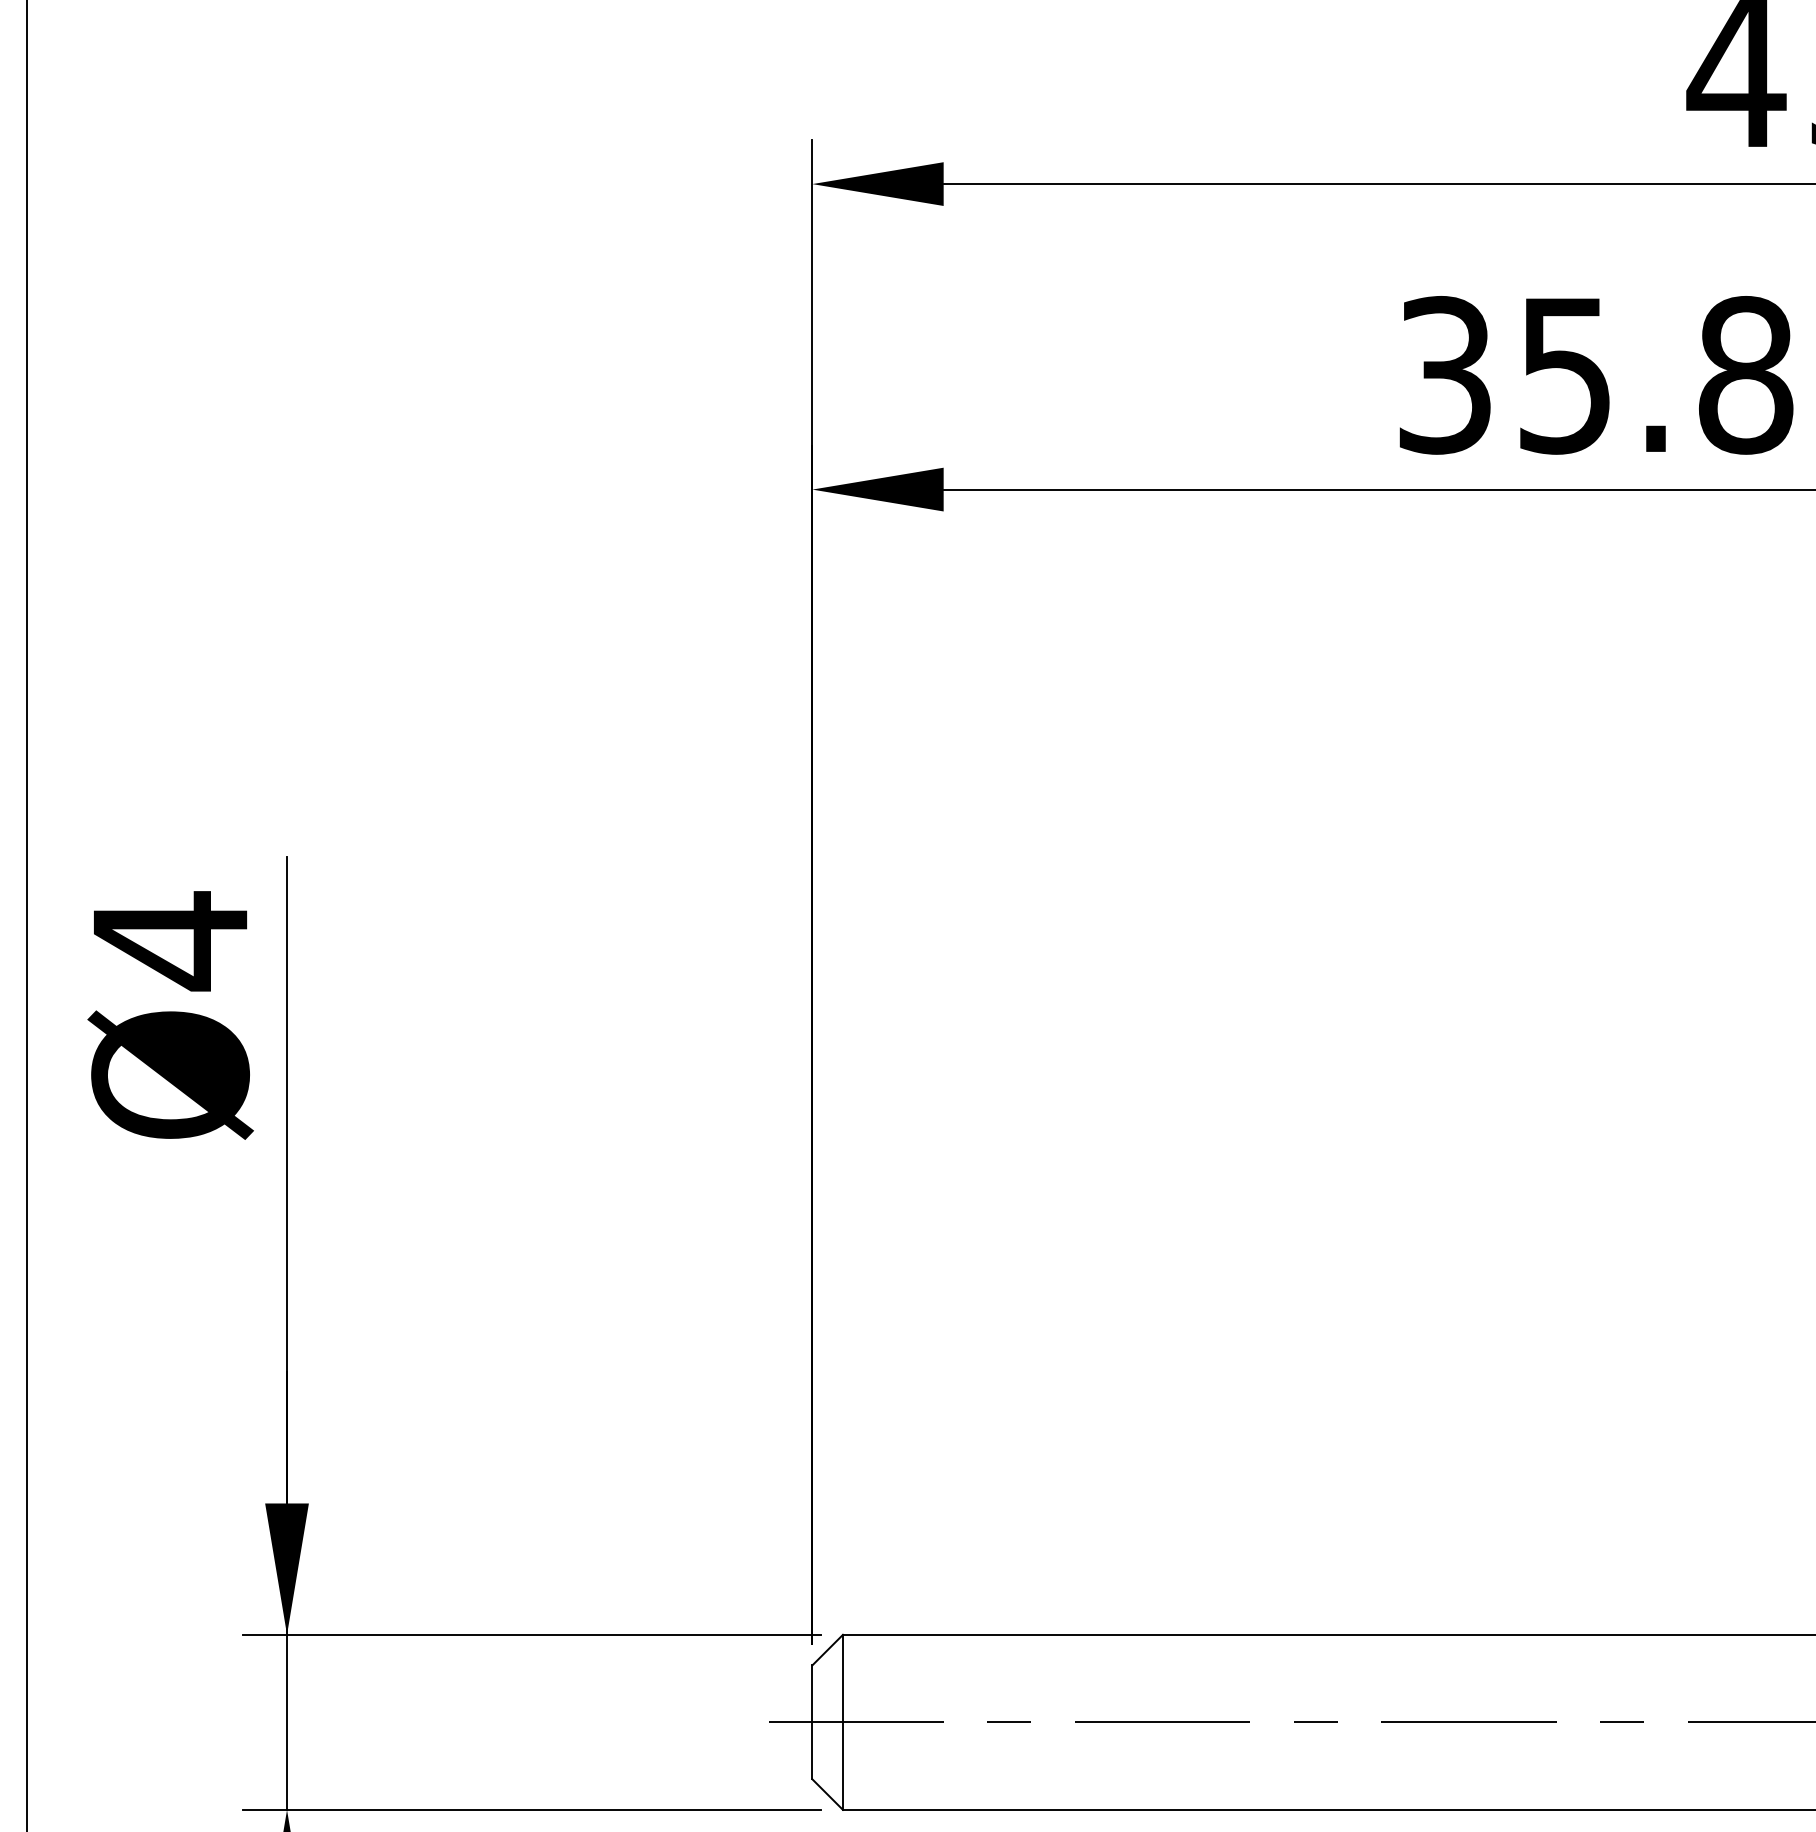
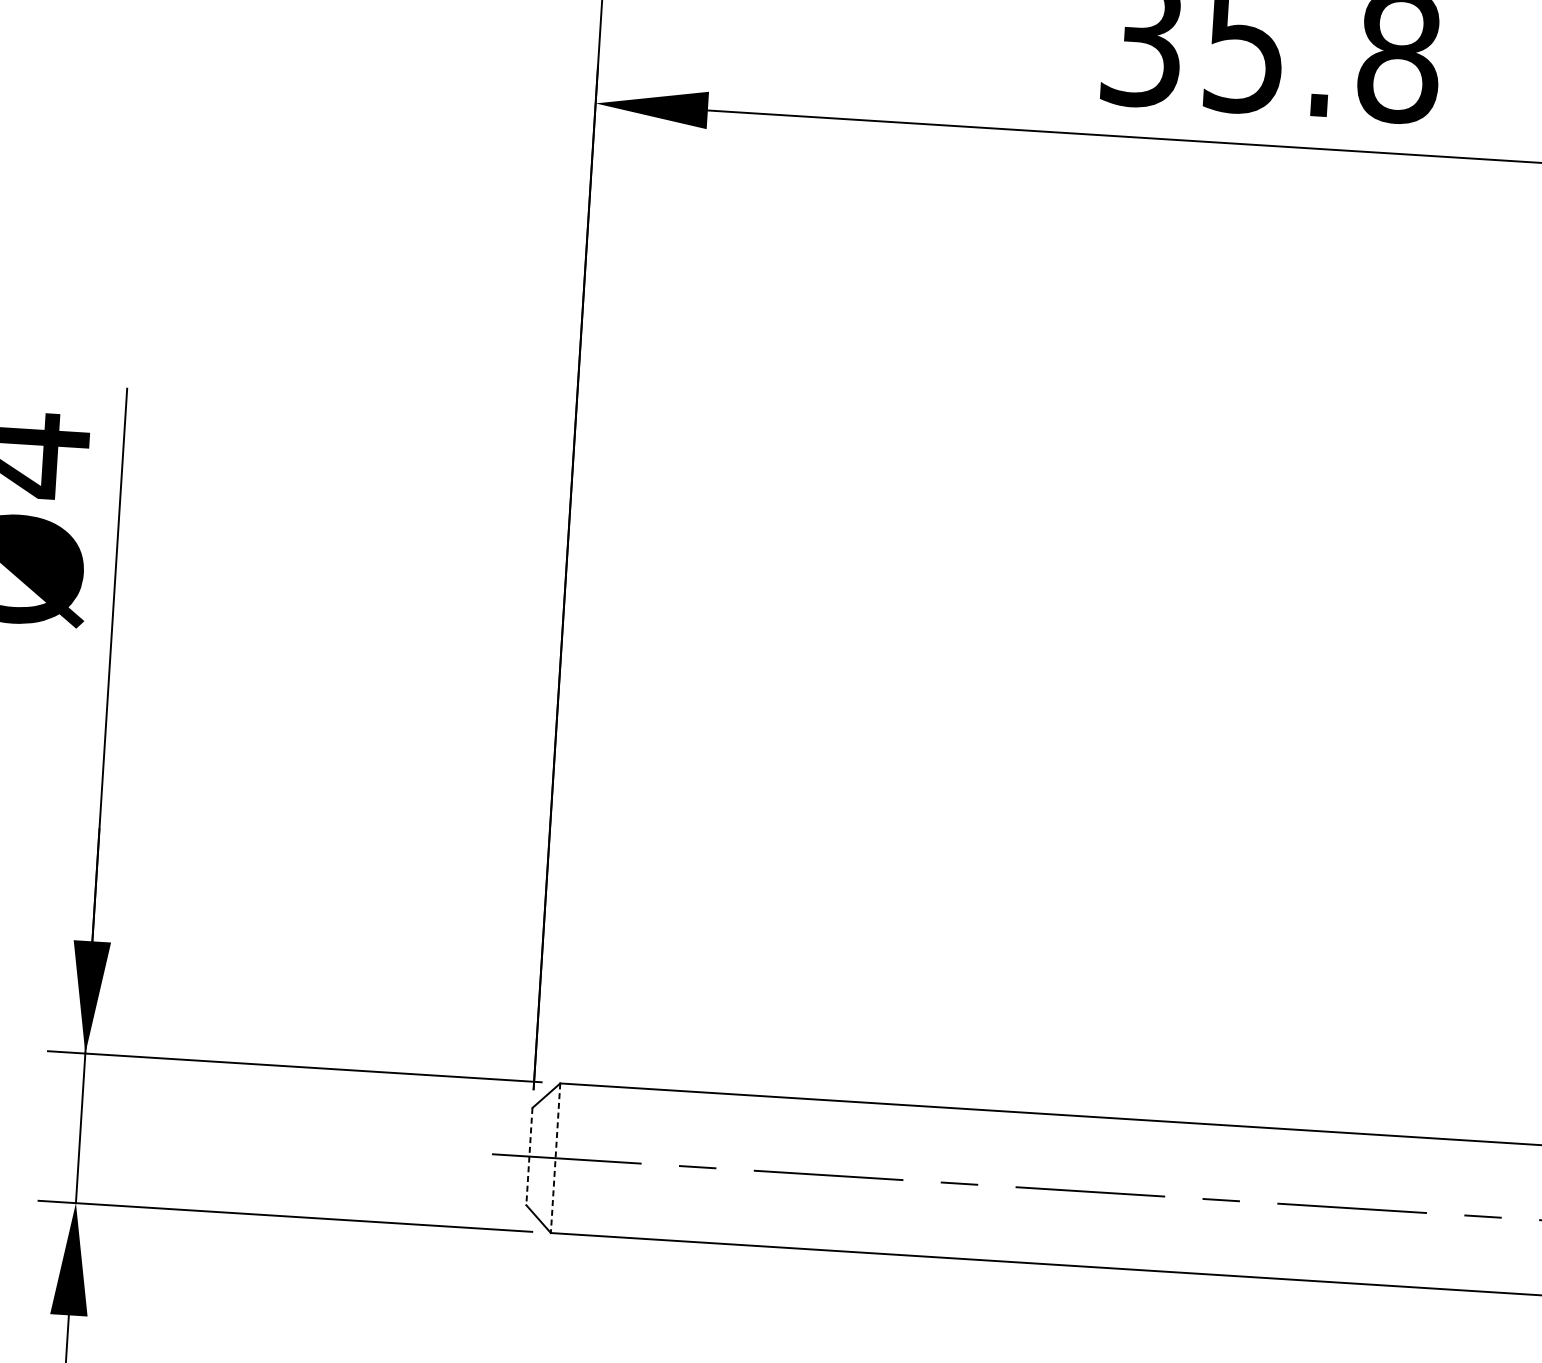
line: (812, 1722) -> (529, 1156), solid -> dashed
line: (842, 1722) -> (555, 1158), solid -> dashed

